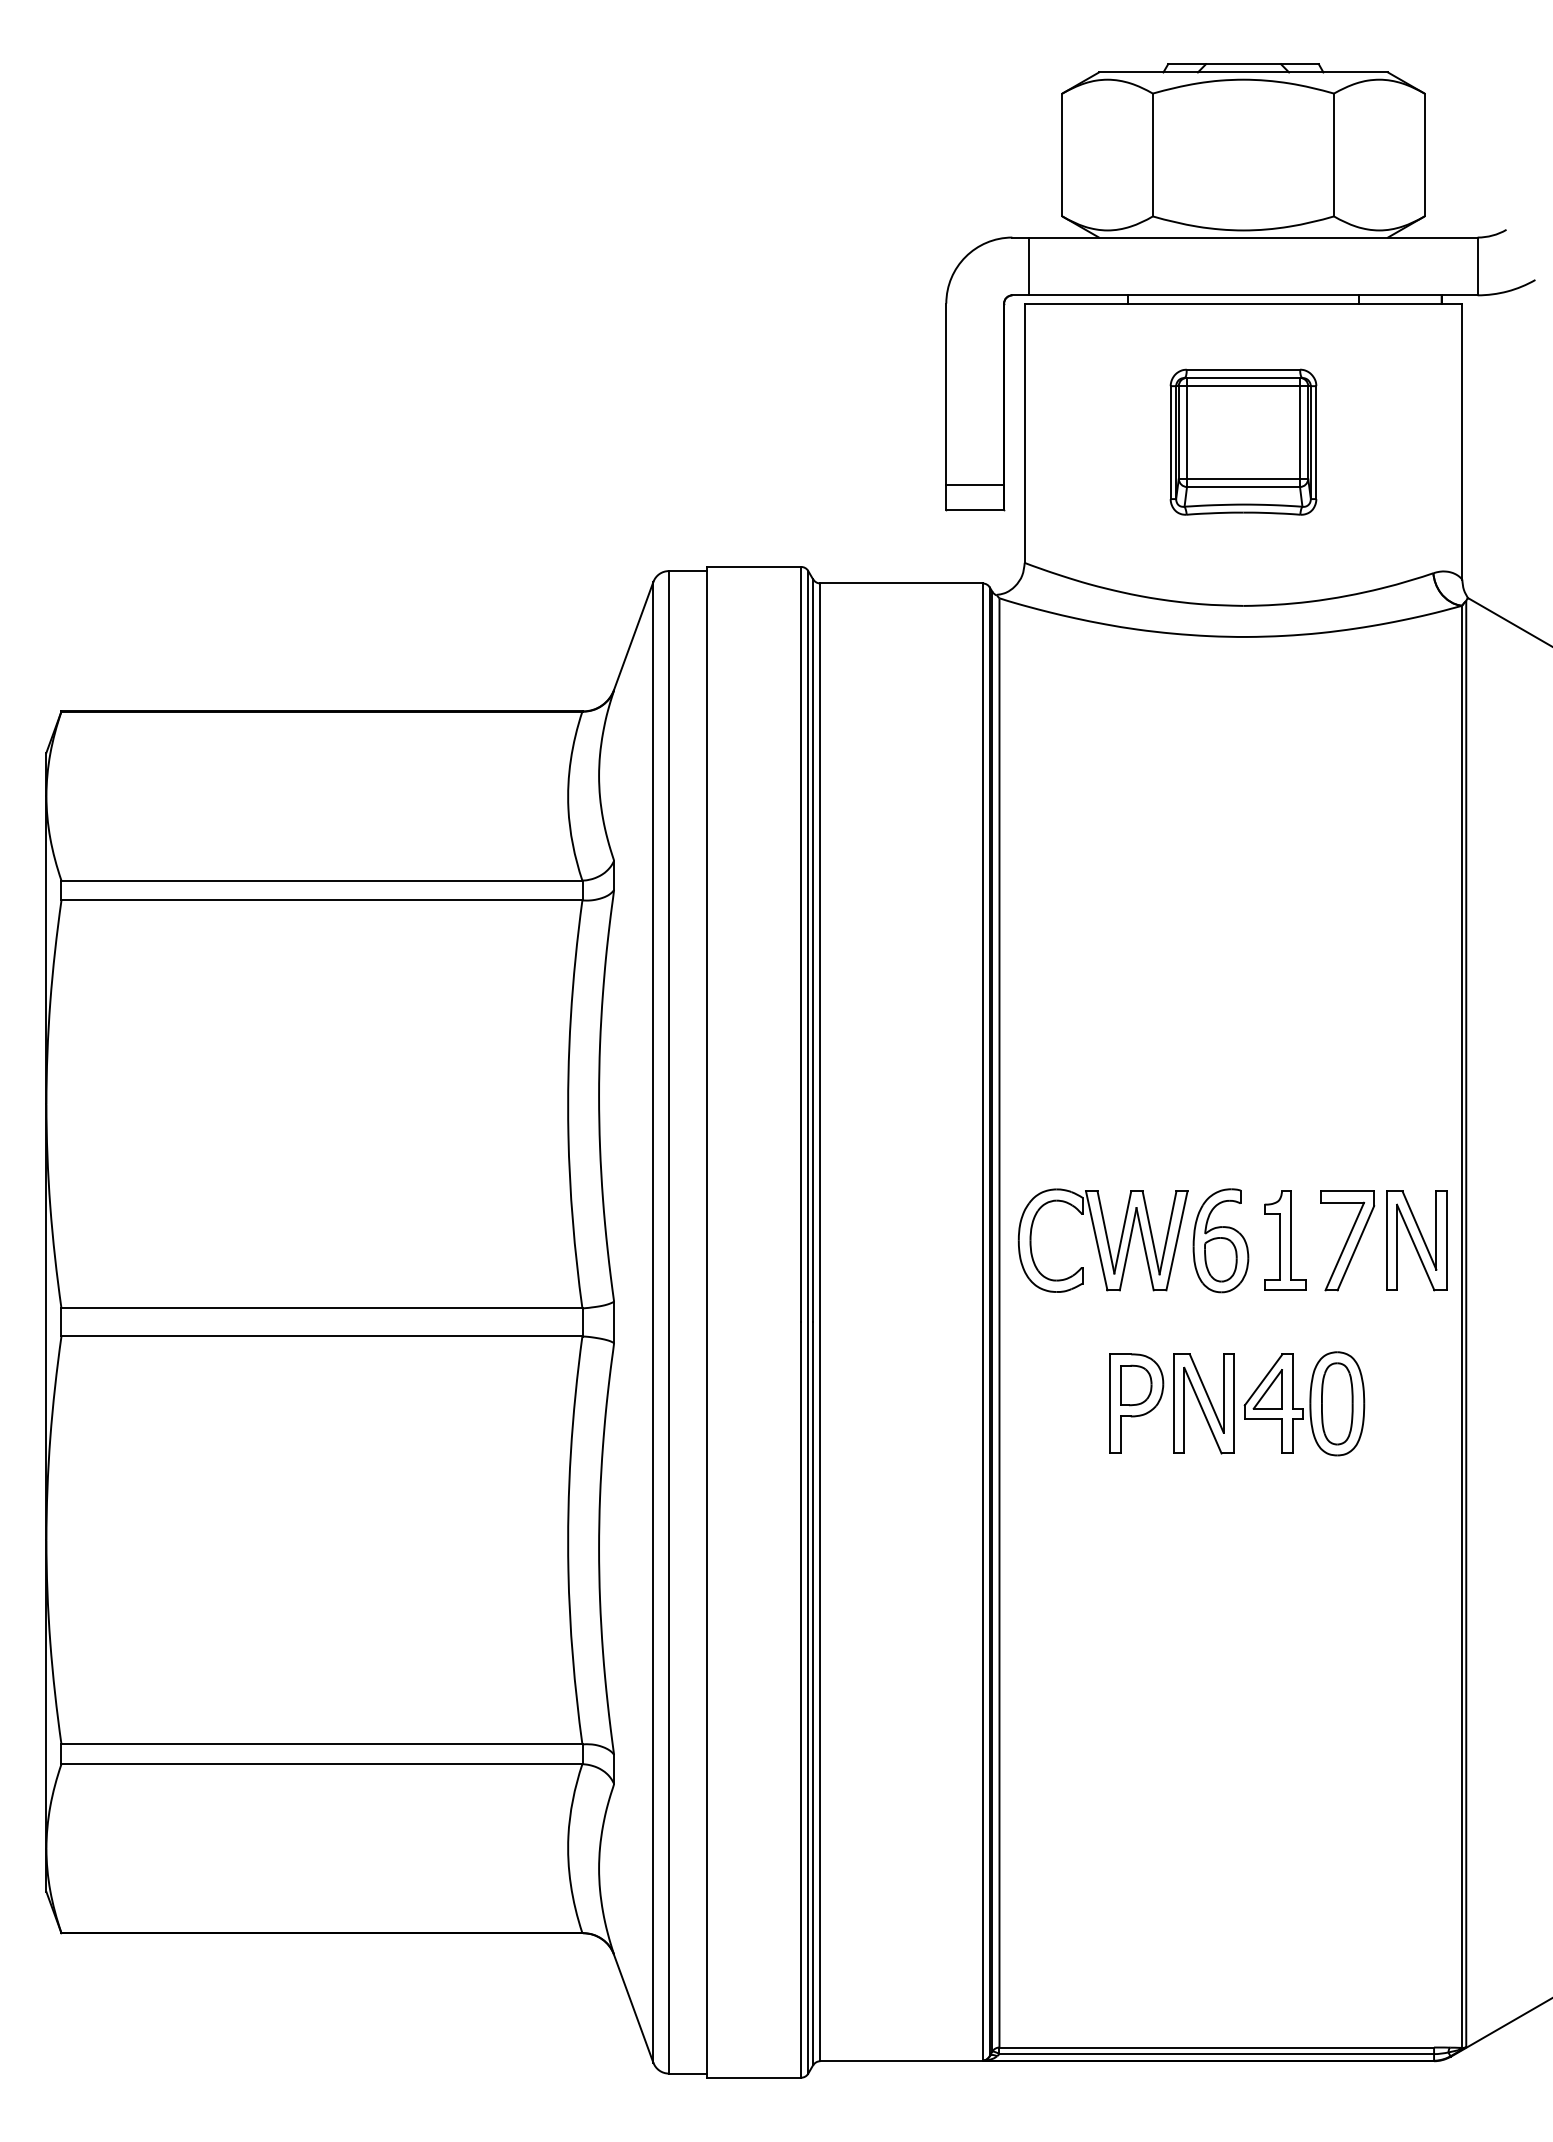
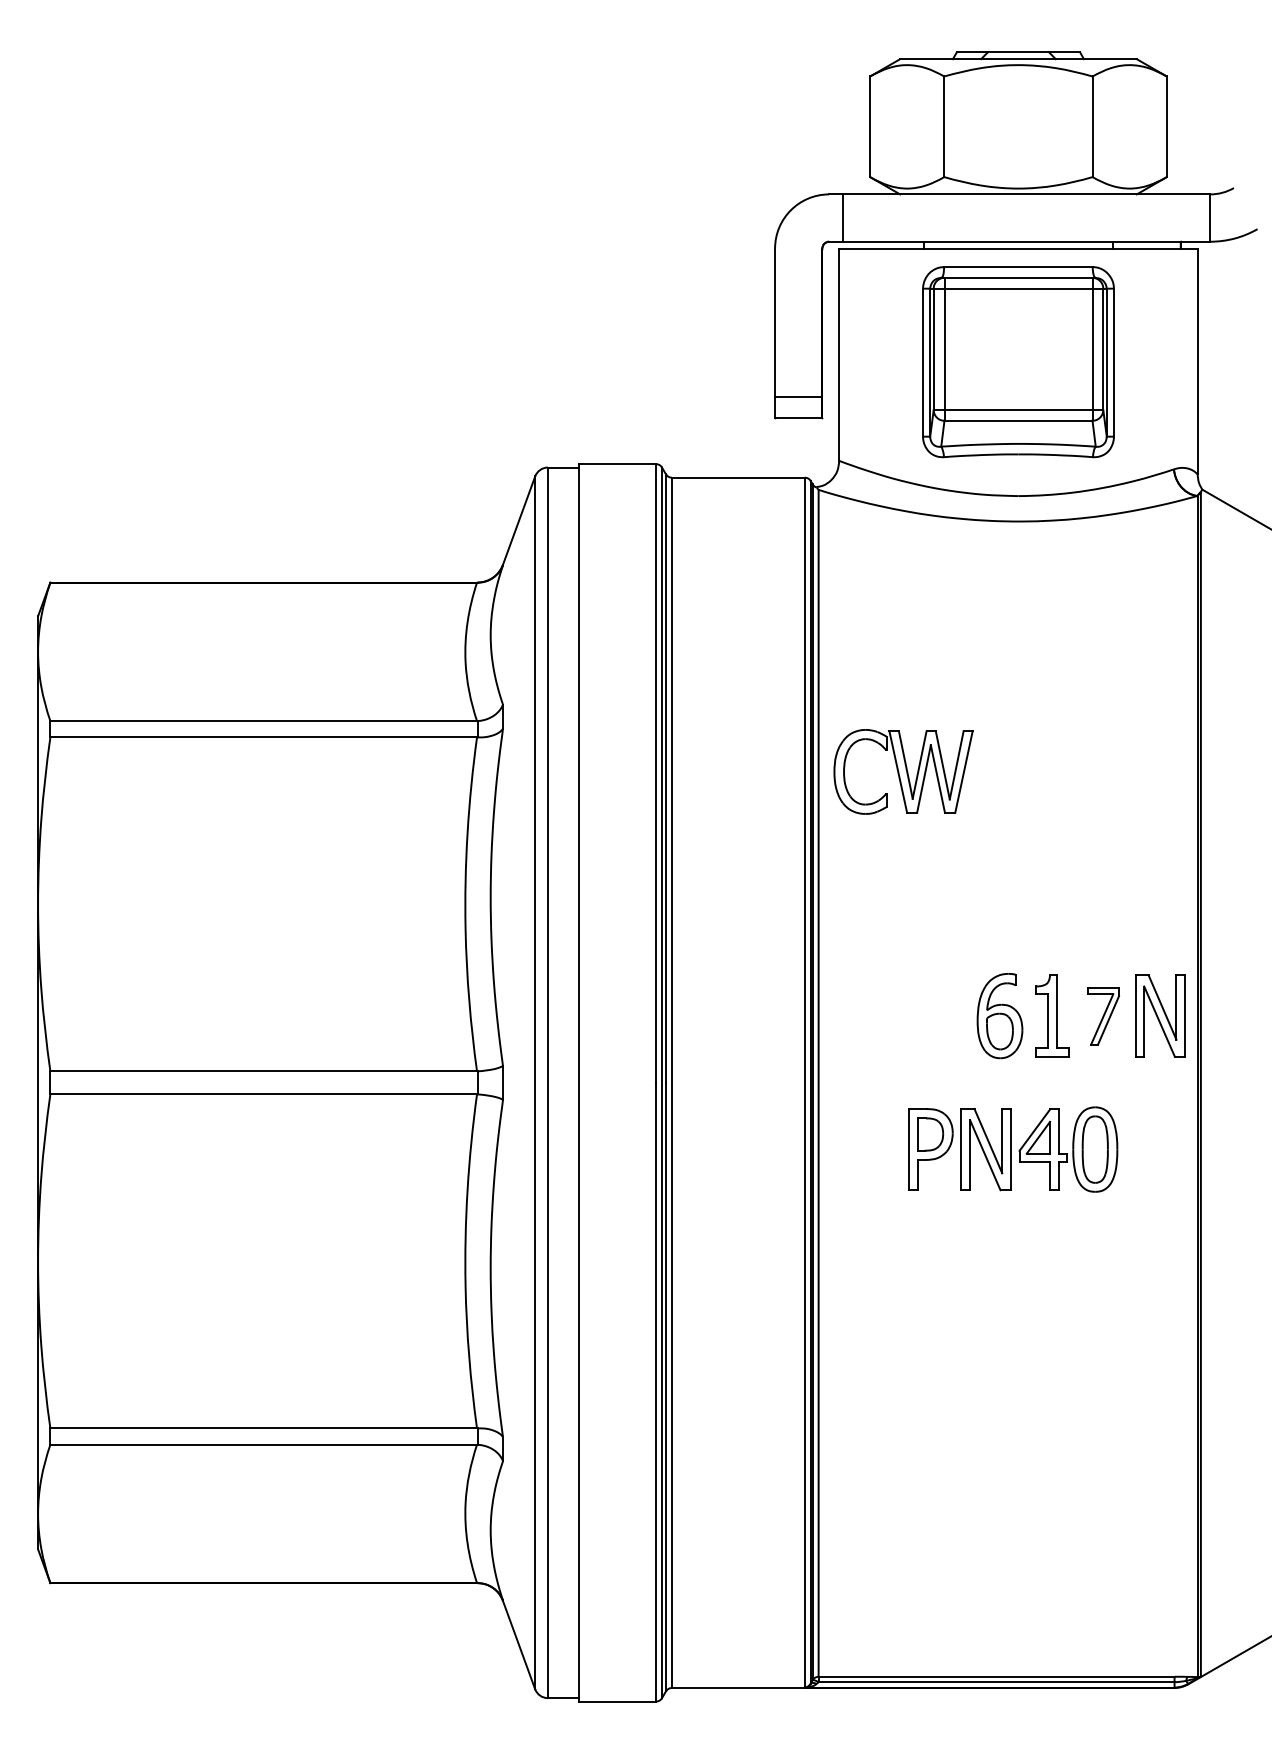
part: (1243, 441) -> (1018, 361), size x1.6
part: (1102, 1240) -> (902, 771), moved
part: (1347, 1240) -> (1103, 1015), size x0.7

